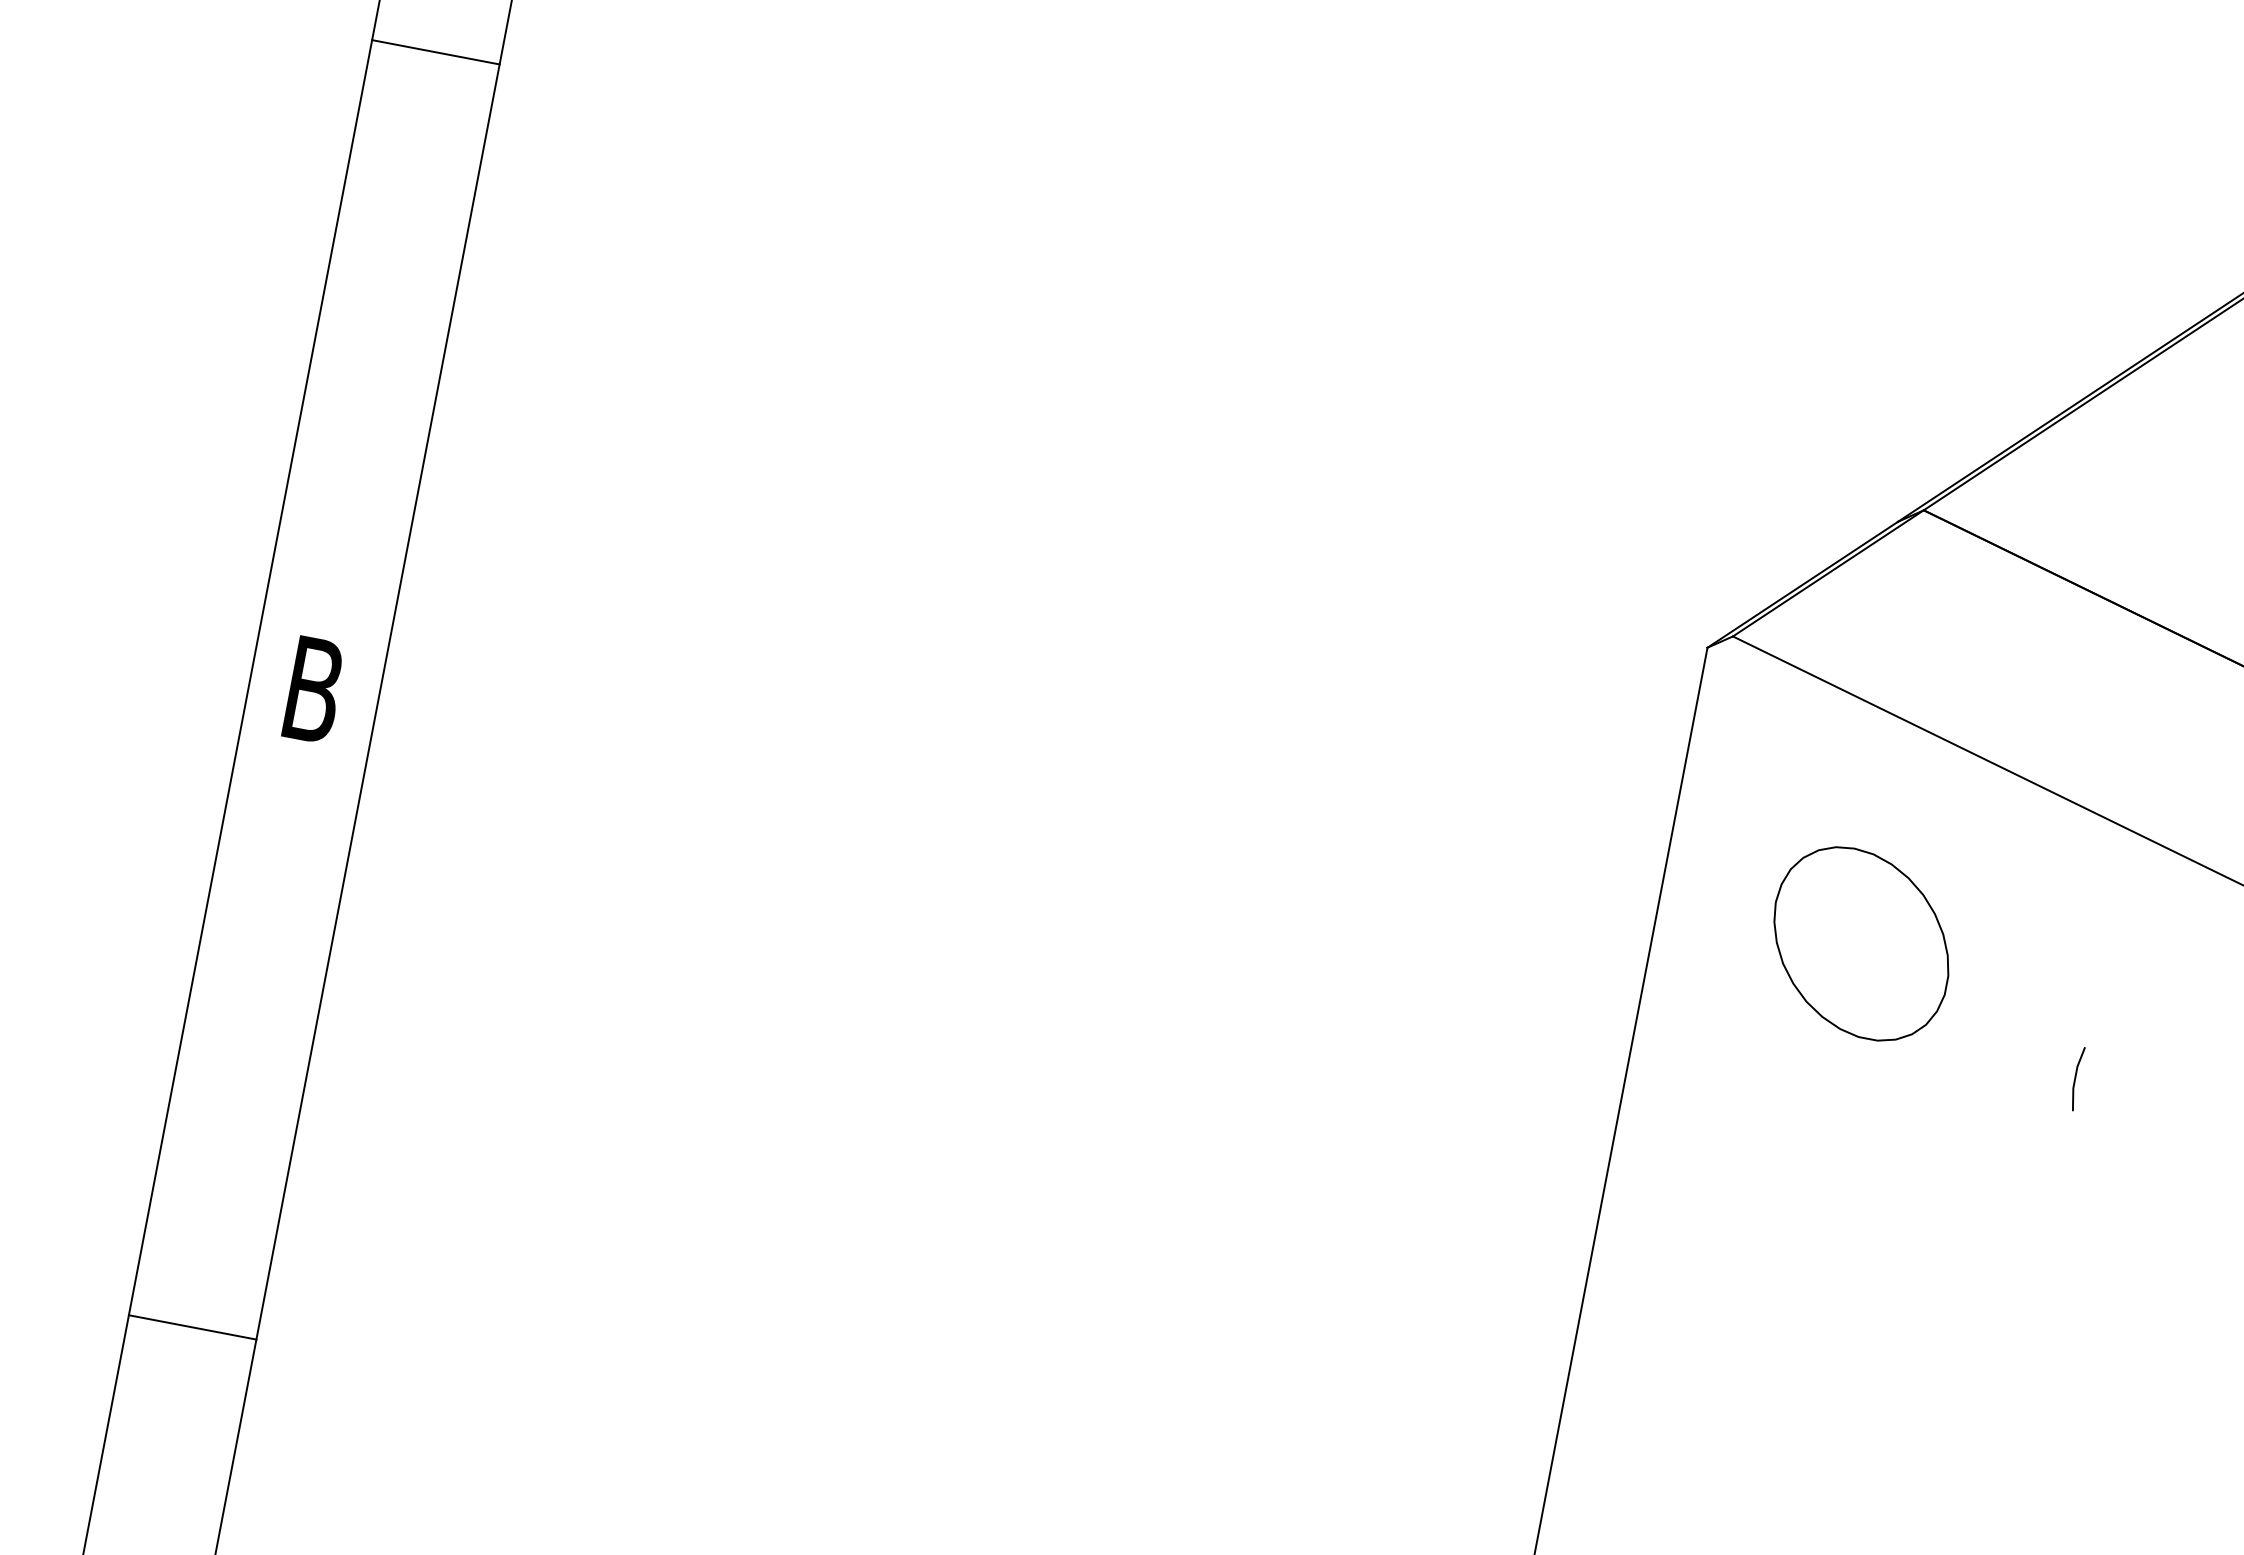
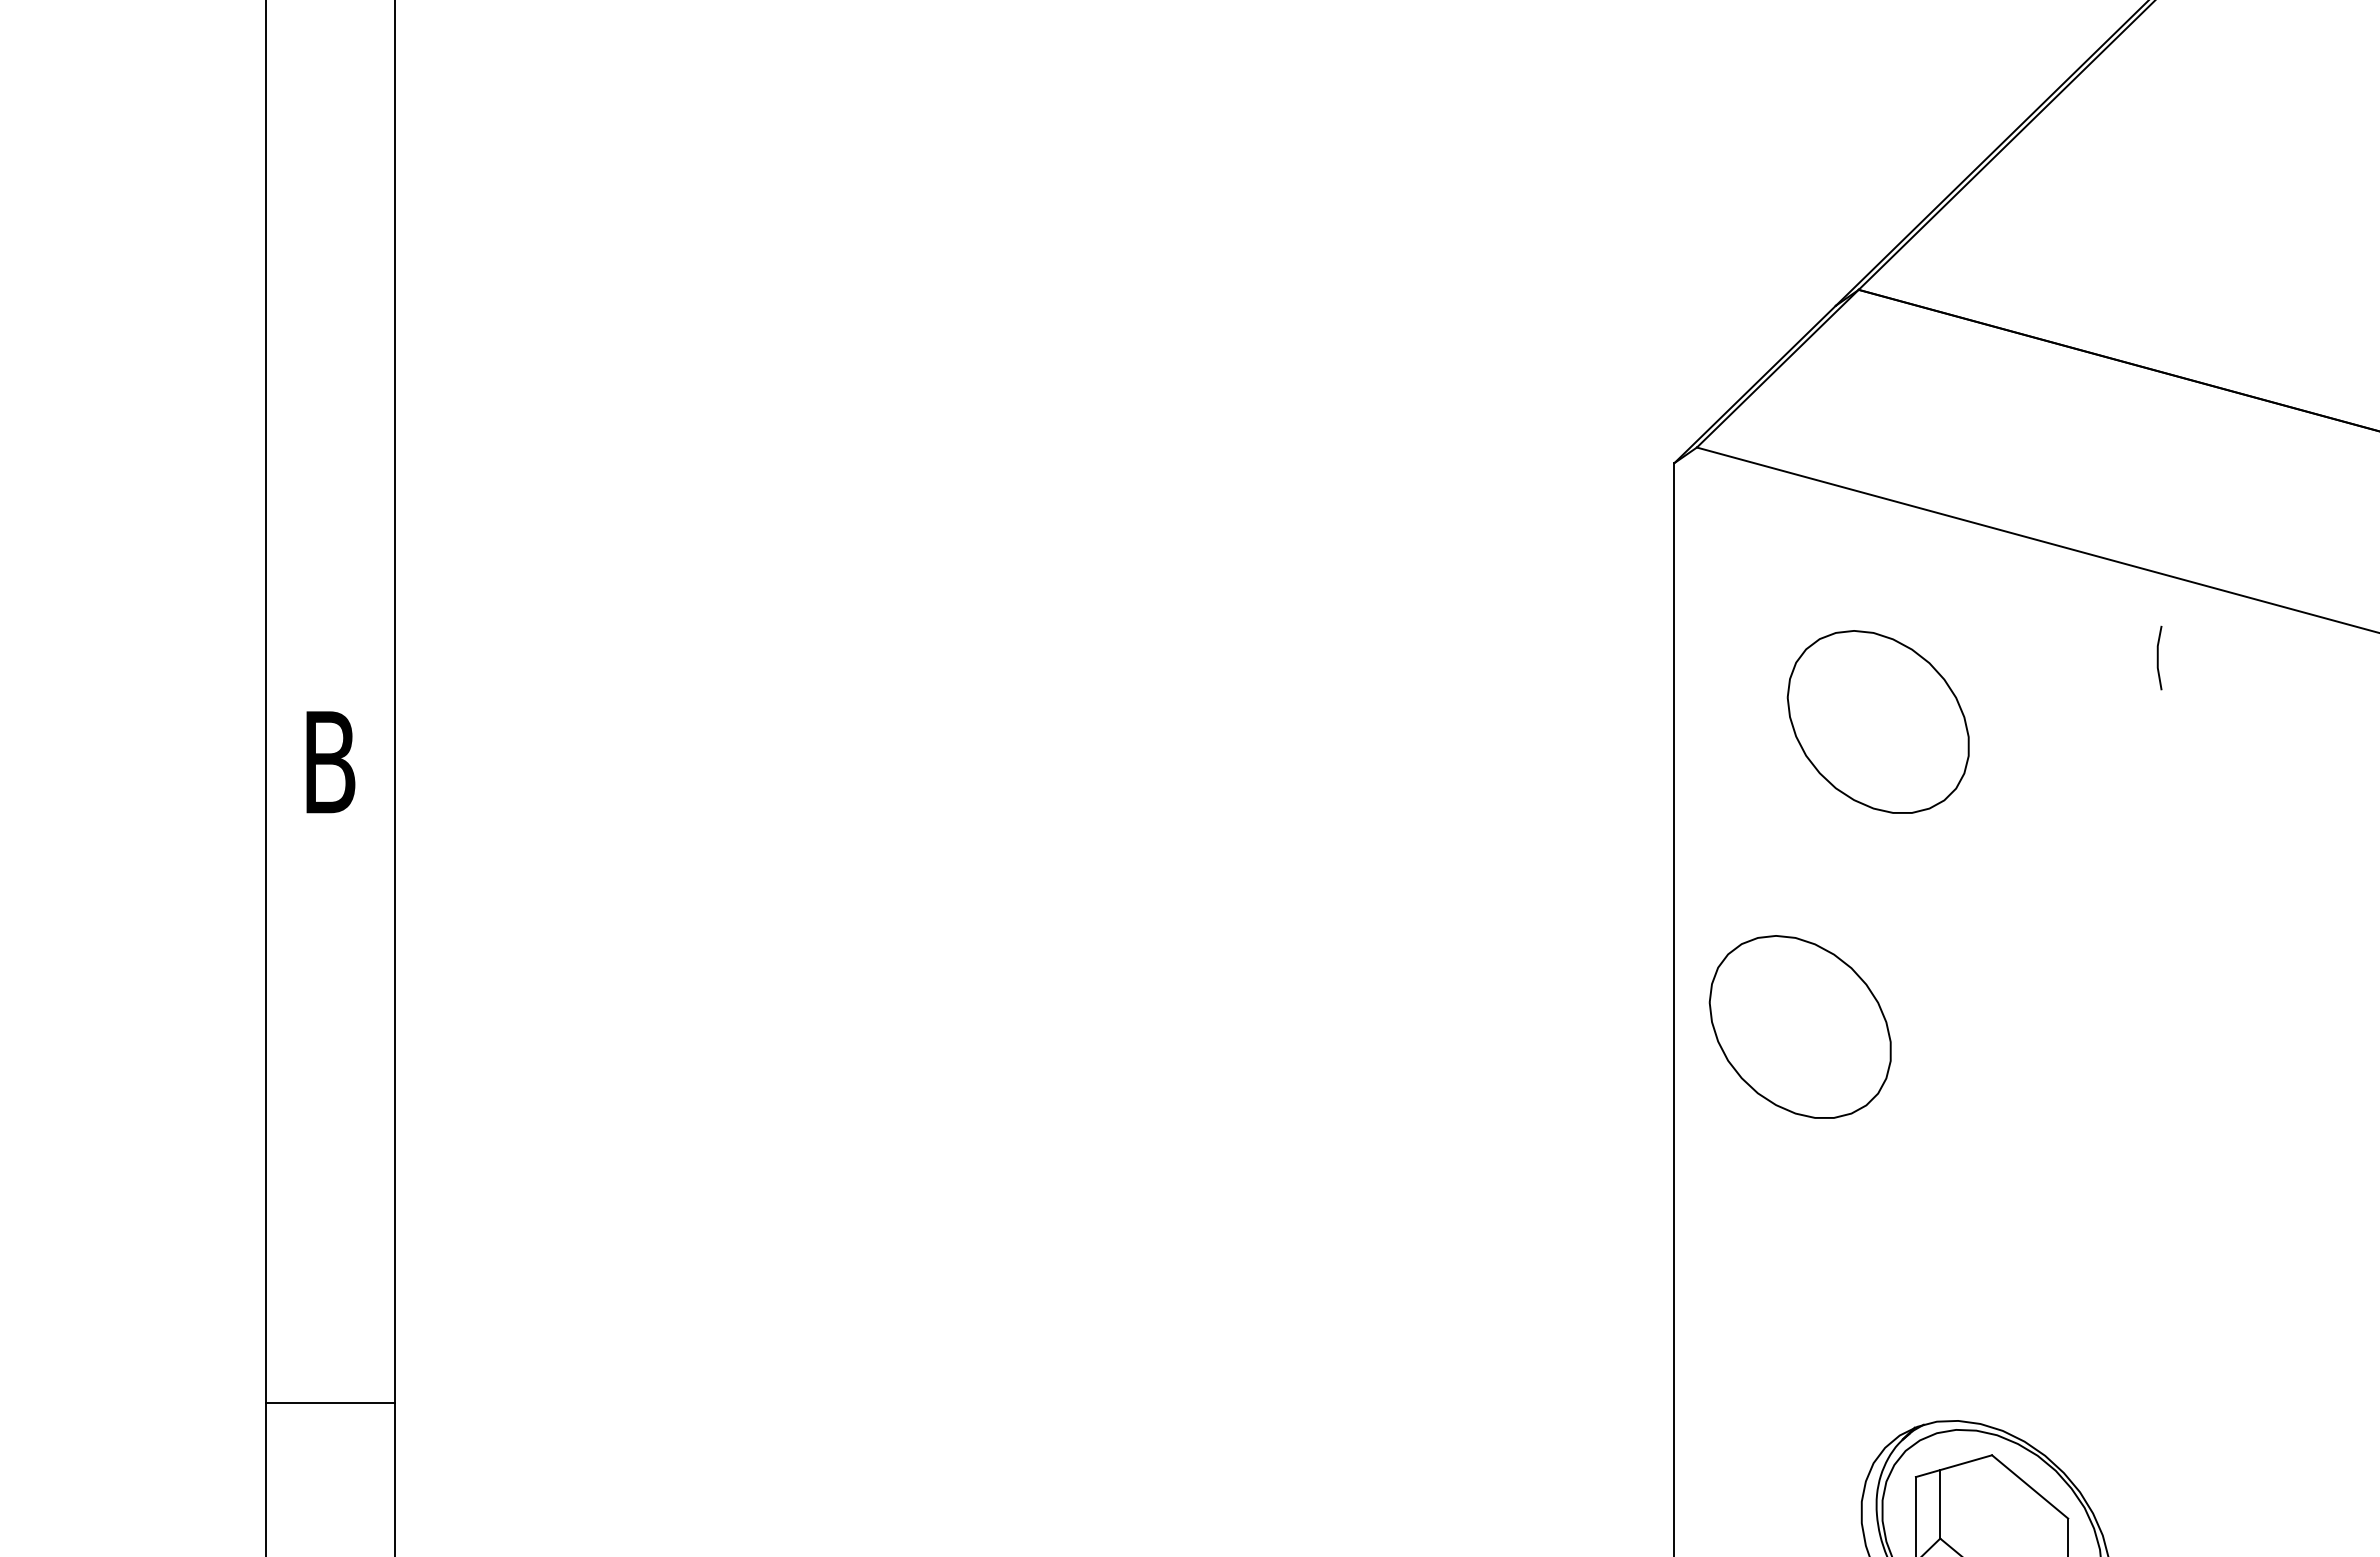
line: (436, 51) -> (330, 120), removed
line: (2076, 1078) -> (2158, 657), moved
part: (1725, 1231) -> (1799, 1026), added

